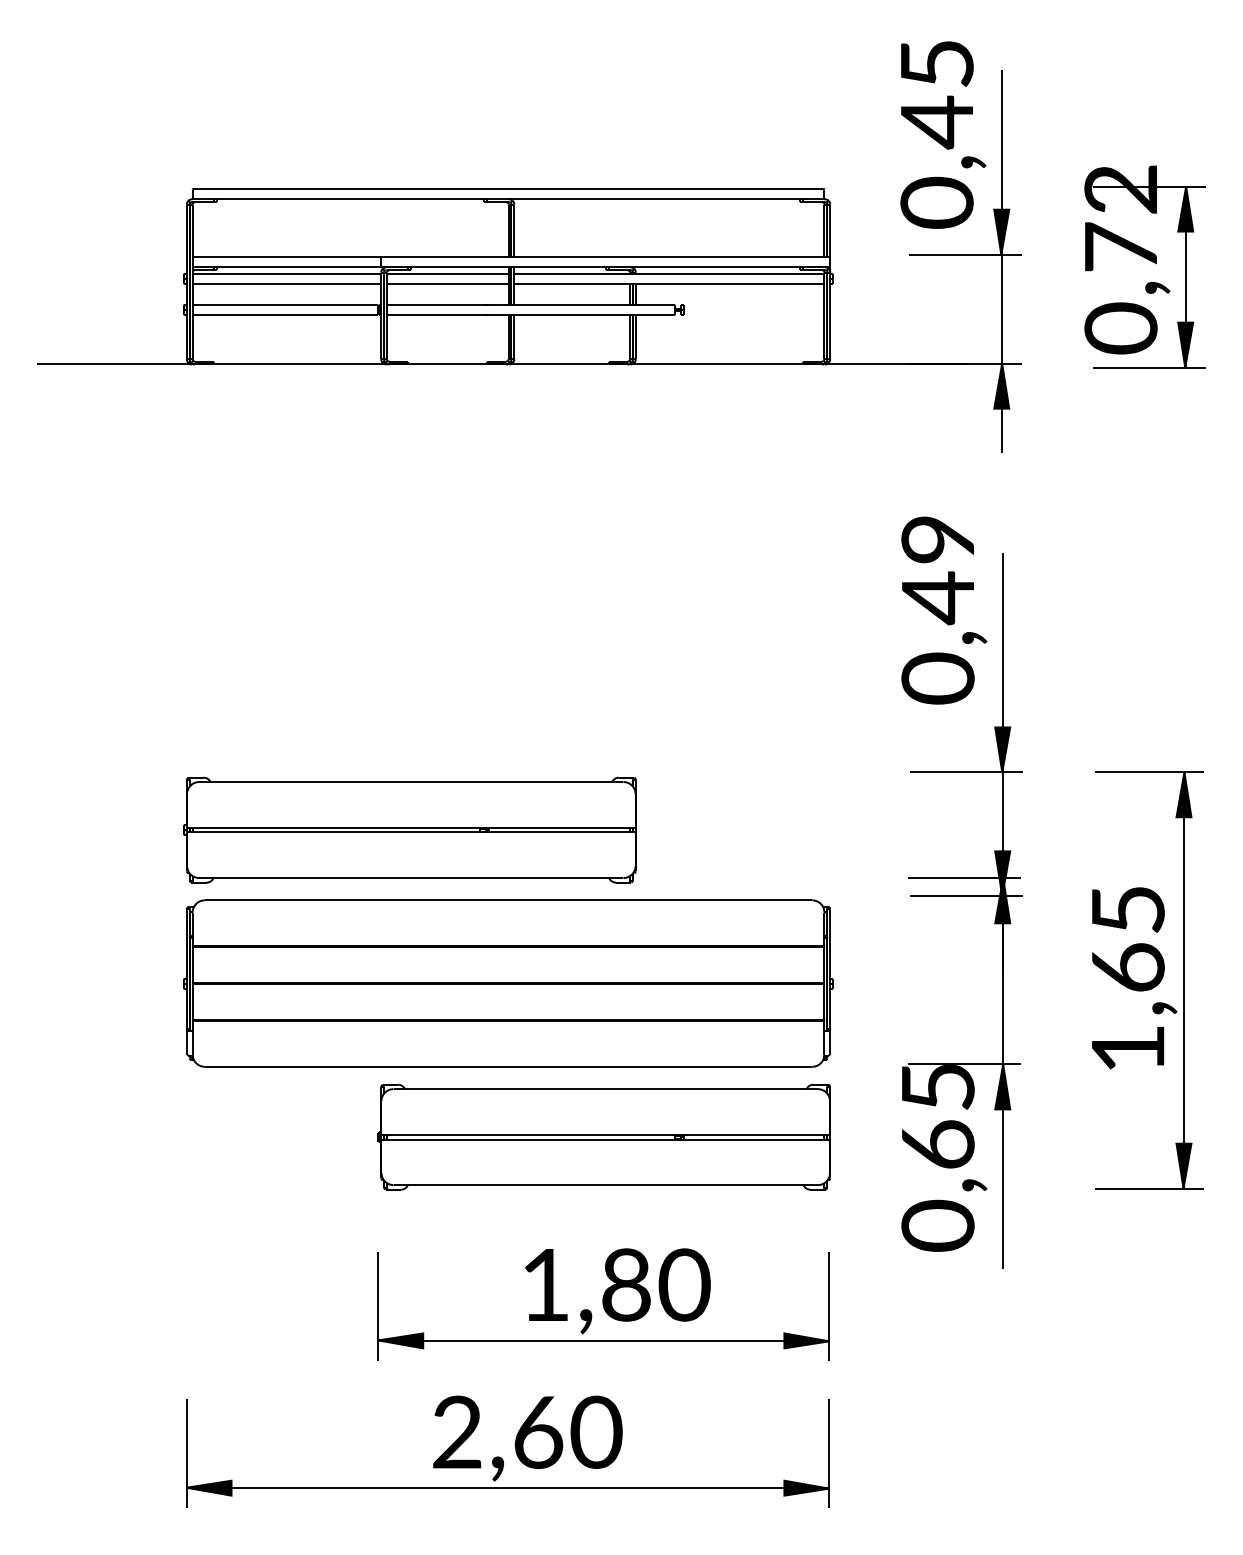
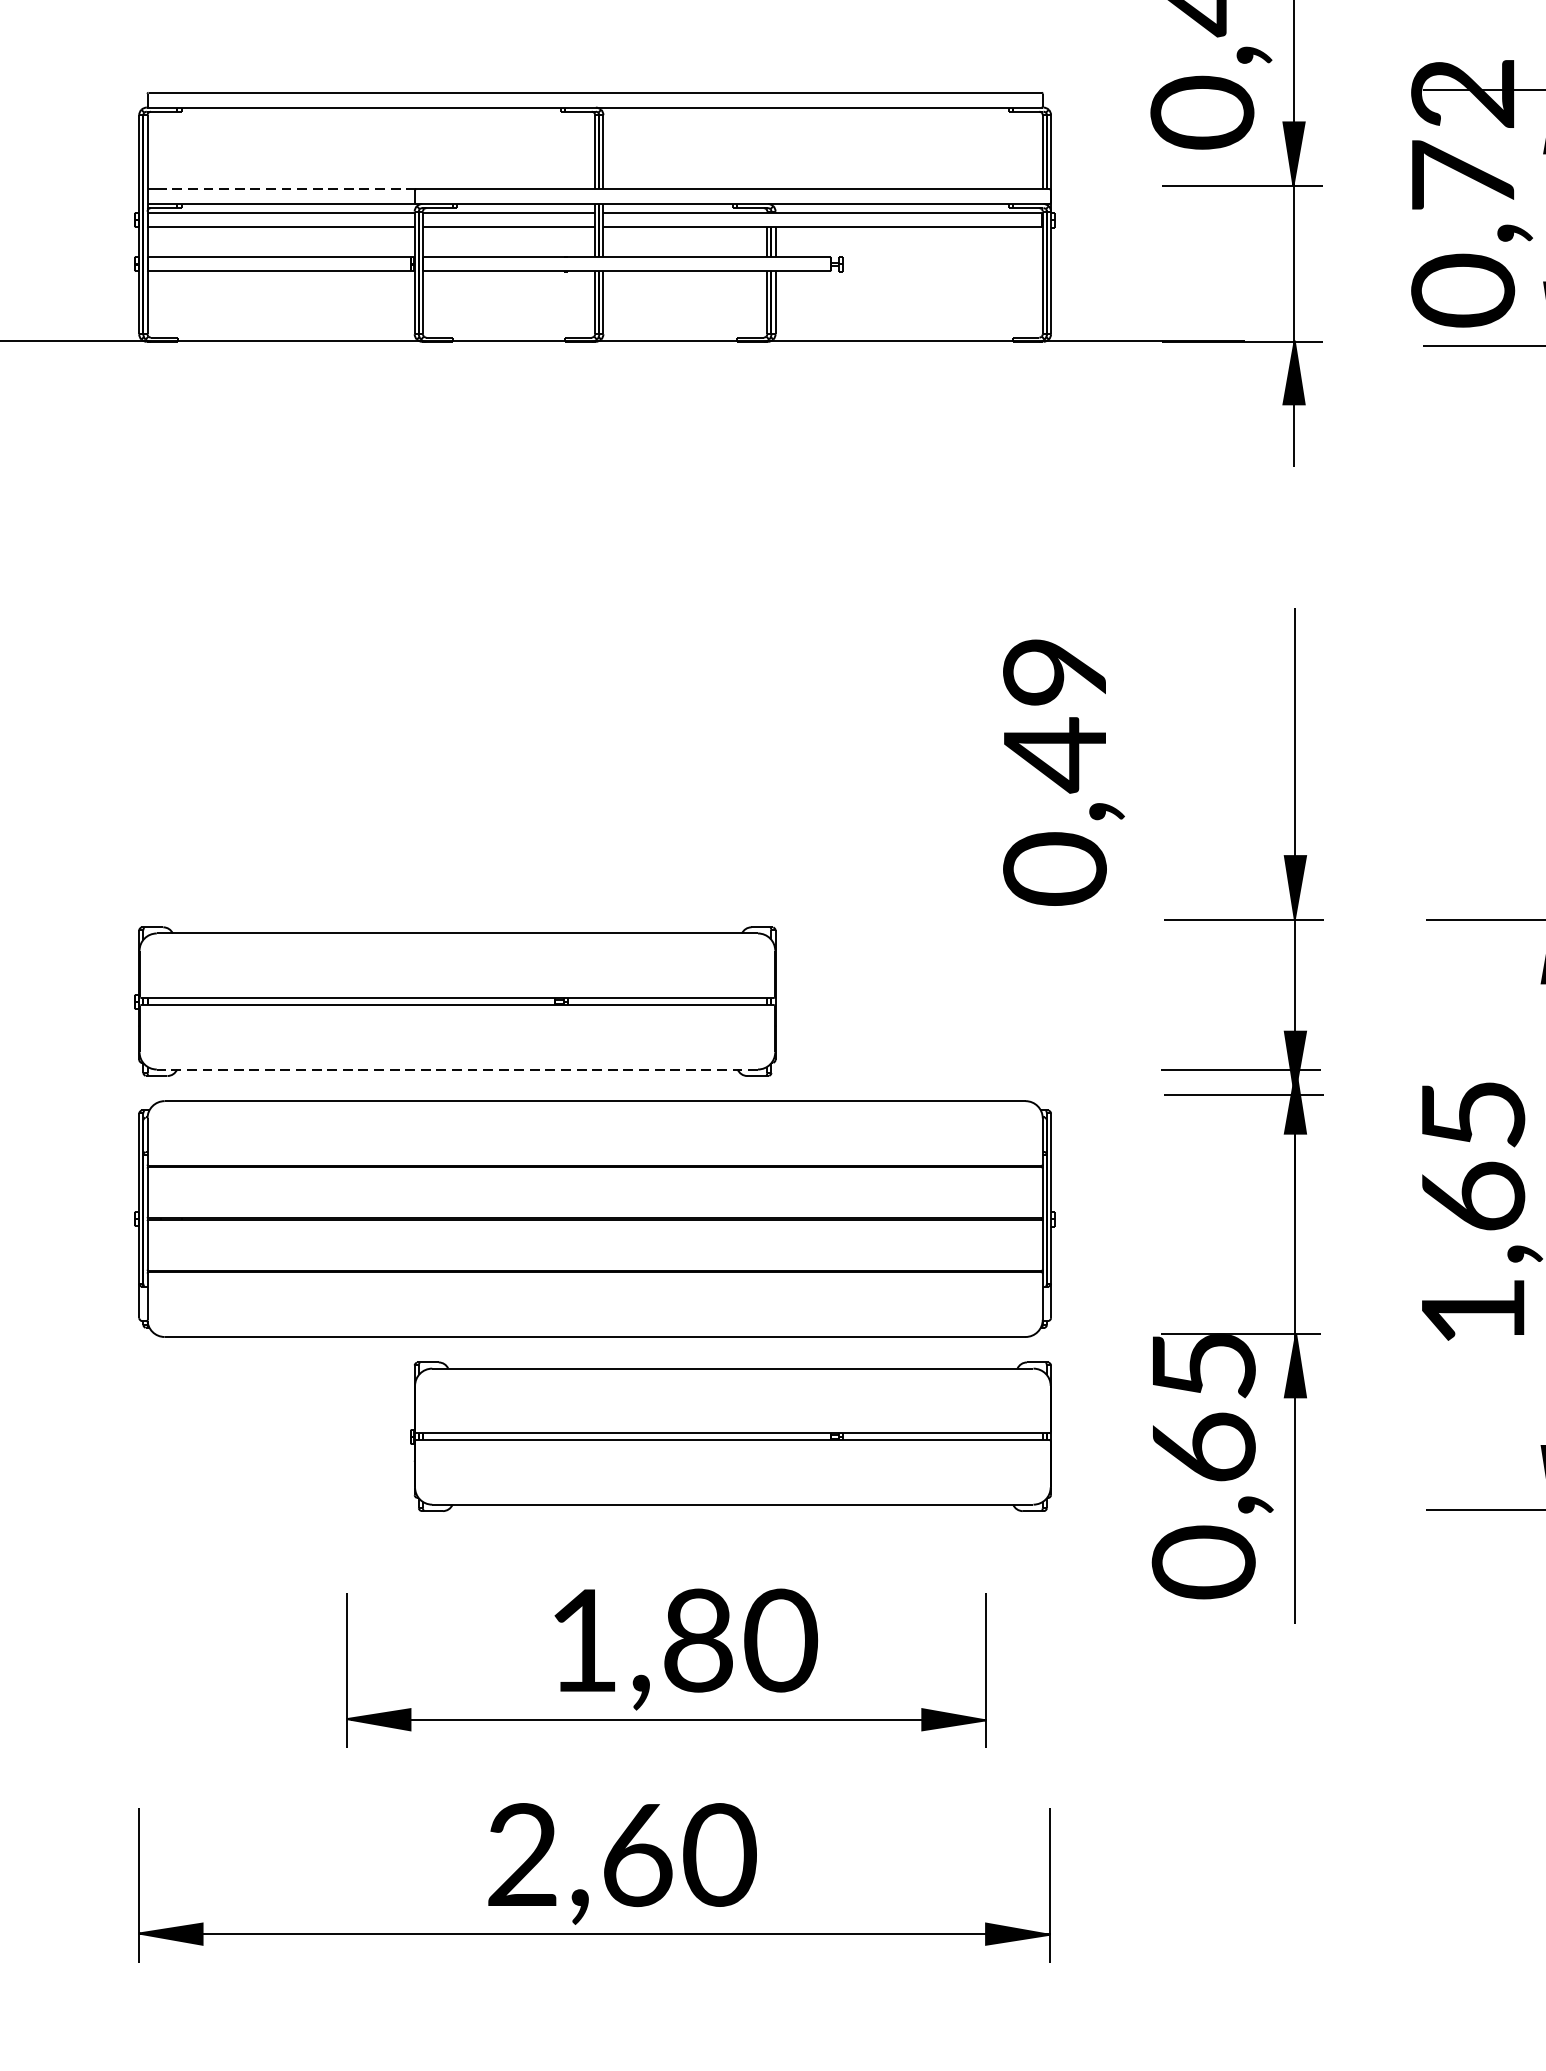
line: (291, 256) -> (287, 188), solid -> dashed
text: (944, 610) -> (1064, 772), moved
line: (410, 878) -> (456, 1070), solid -> dashed
part: (603, 1304) -> (665, 1668), moved

